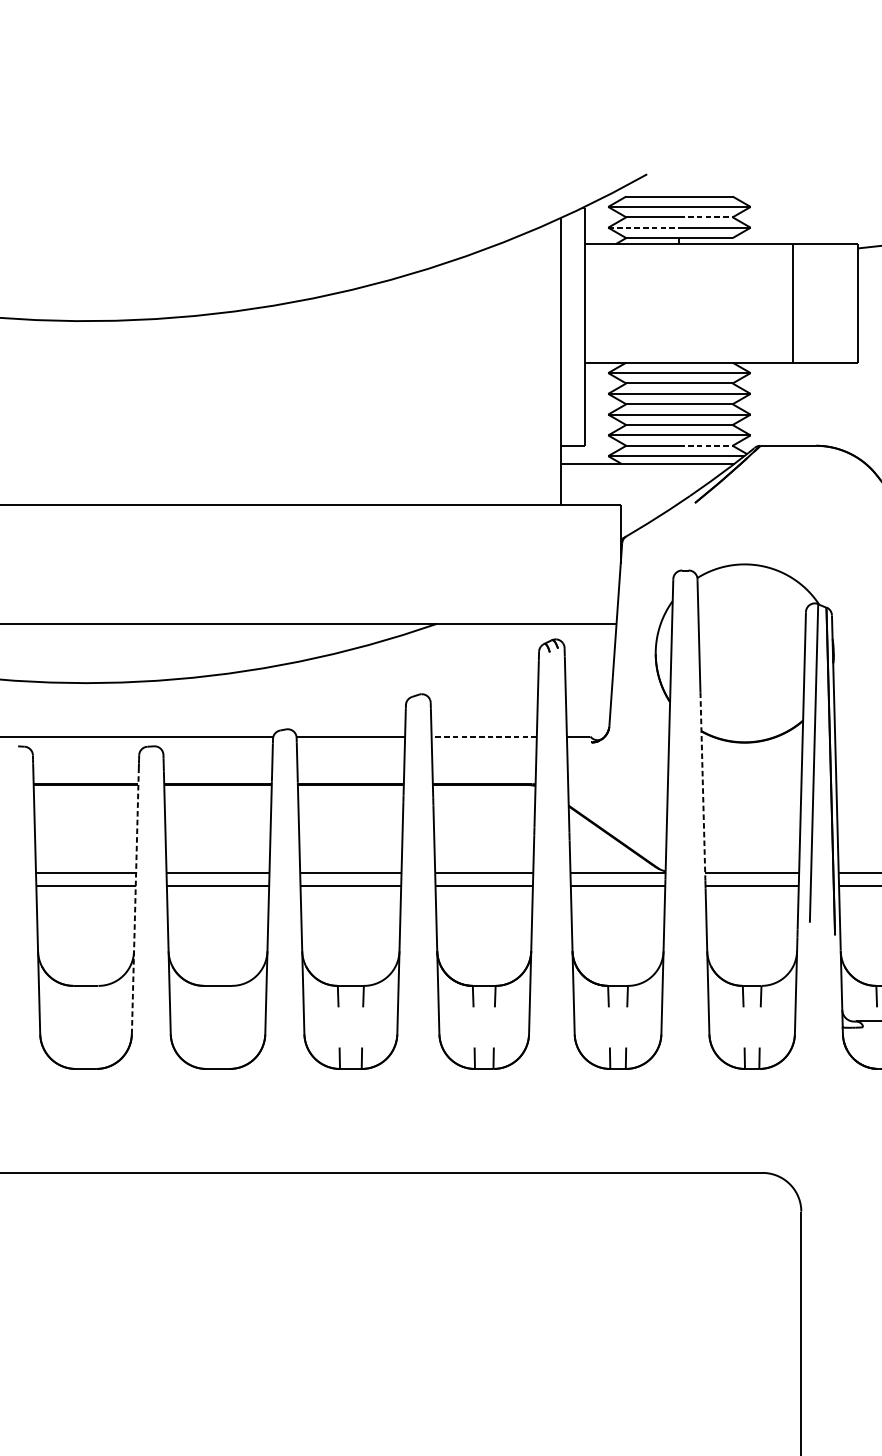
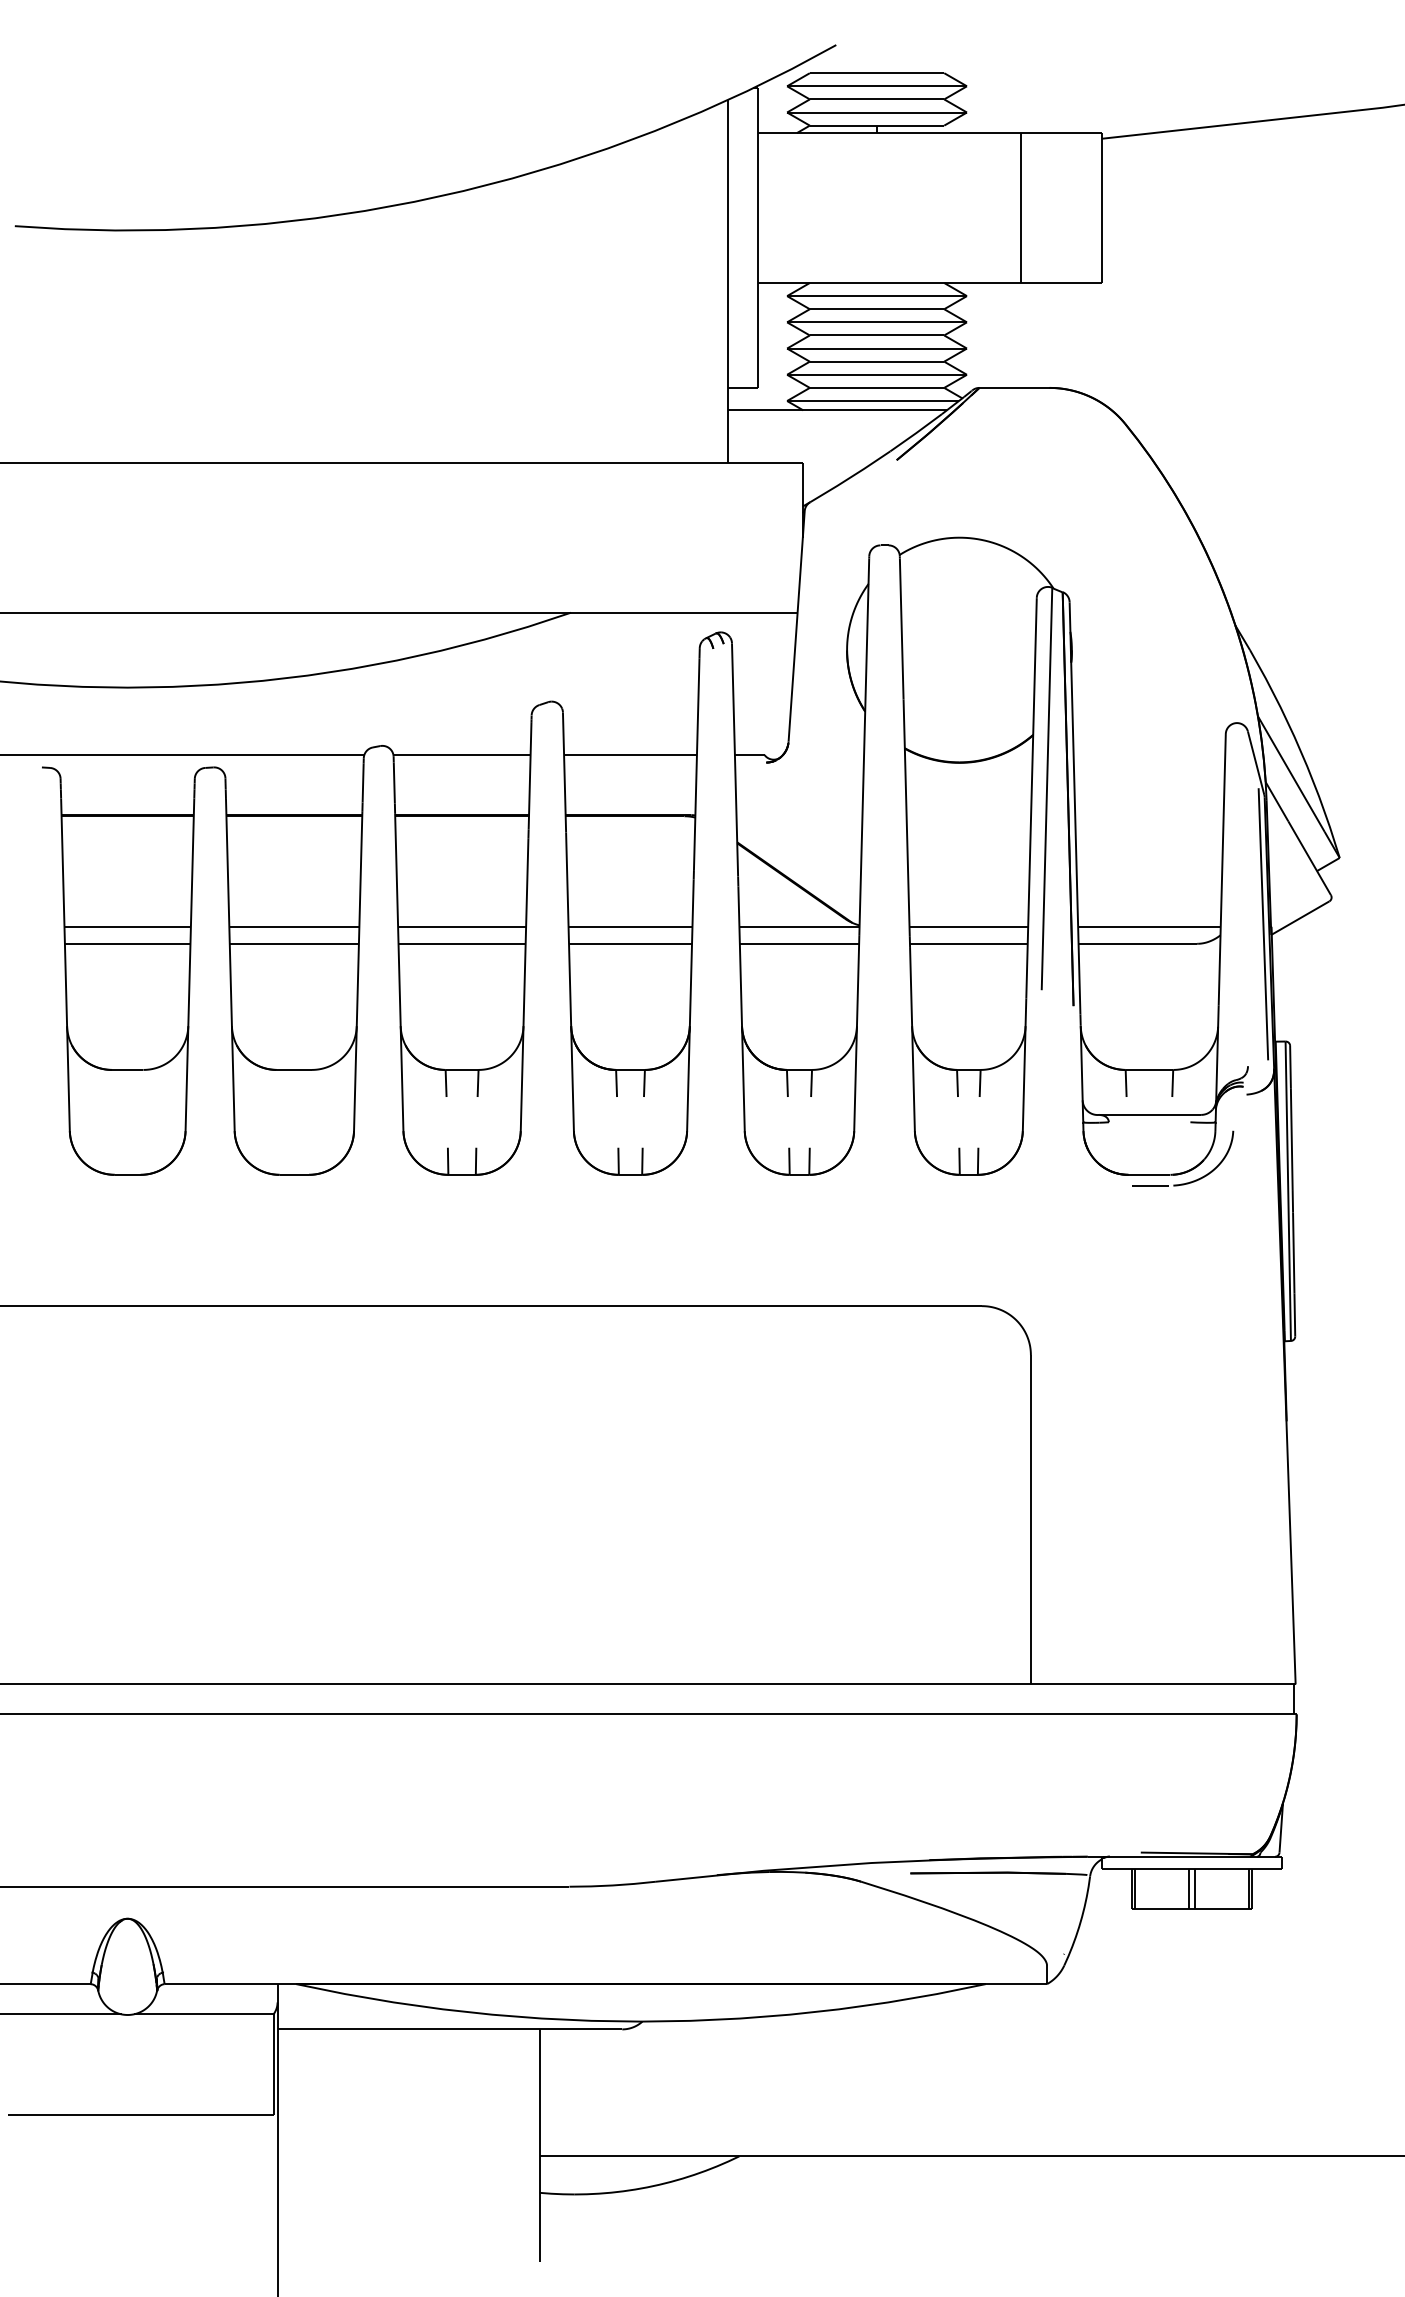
line: (705, 217) -> (910, 99), dashed -> solid
line: (644, 227) -> (832, 112), dashed -> solid
line: (705, 445) -> (910, 387), dashed -> solid
line: (484, 736) -> (630, 755), dashed -> solid
line: (702, 786) -> (906, 818), dashed -> solid
line: (134, 902) -> (189, 964), dashed -> solid

